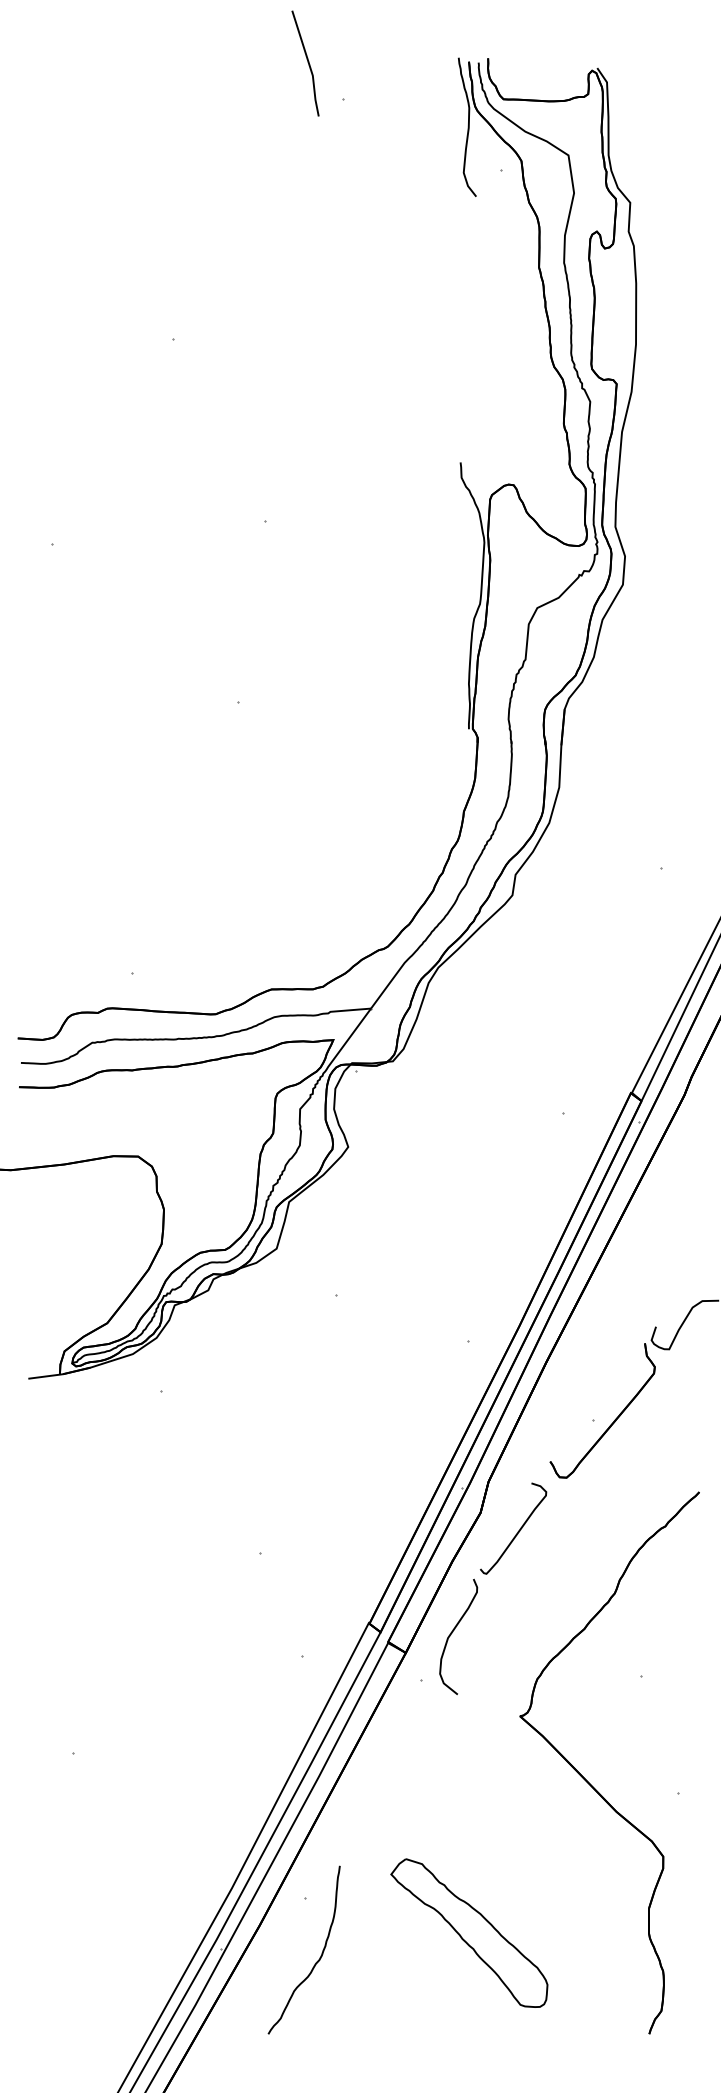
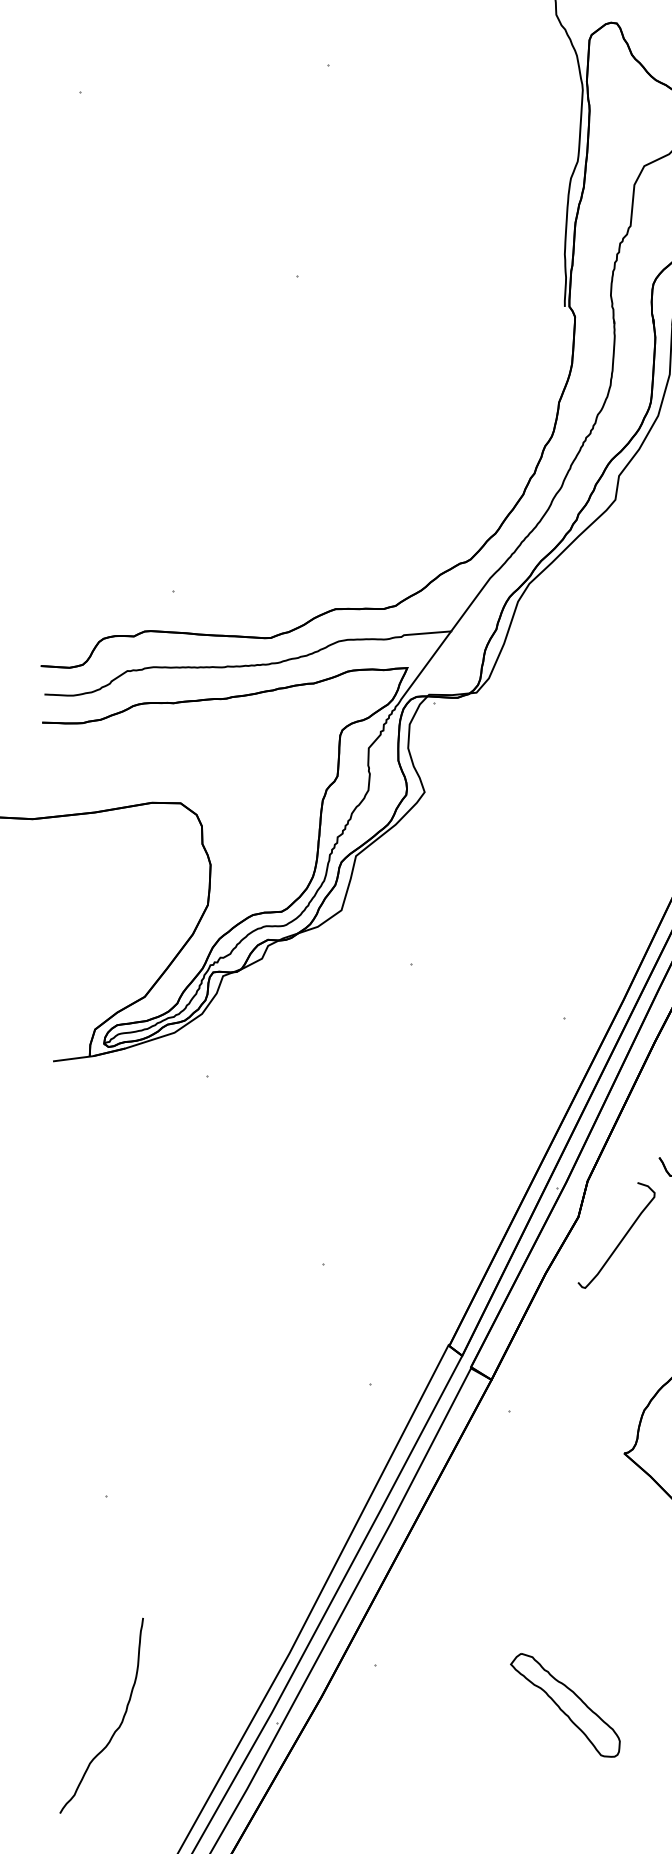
curve: (452, 1633) -> (545, 1357), removed
part: (469, 1932) -> (565, 1704), size x0.6
curve: (316, 1961) -> (115, 1729), moved

